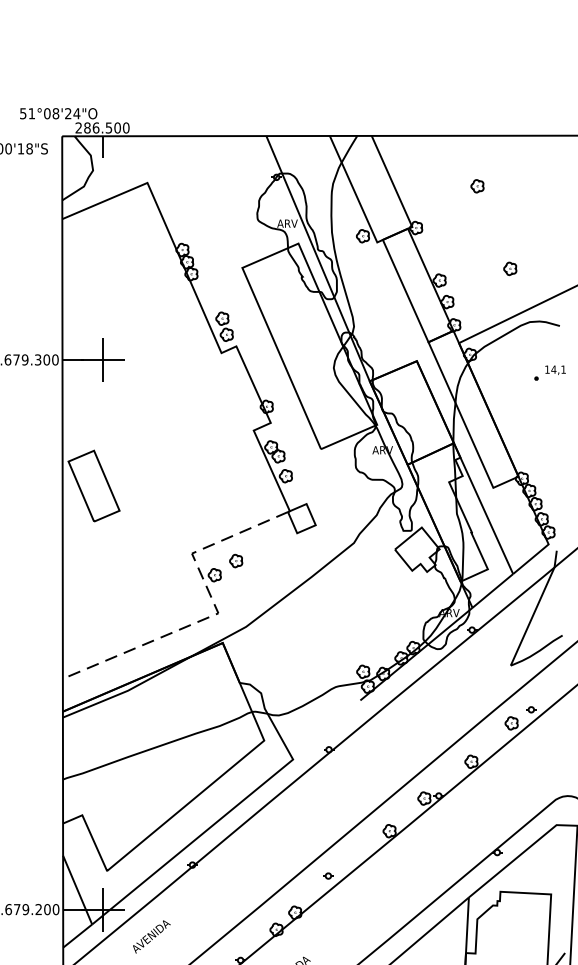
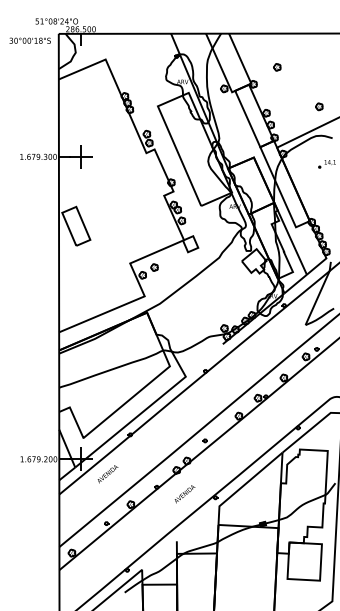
part: (477, 186) -> (277, 67), moved
part: (510, 268) -> (319, 106), moved
line: (218, 613) -> (144, 296), dashed -> solid

